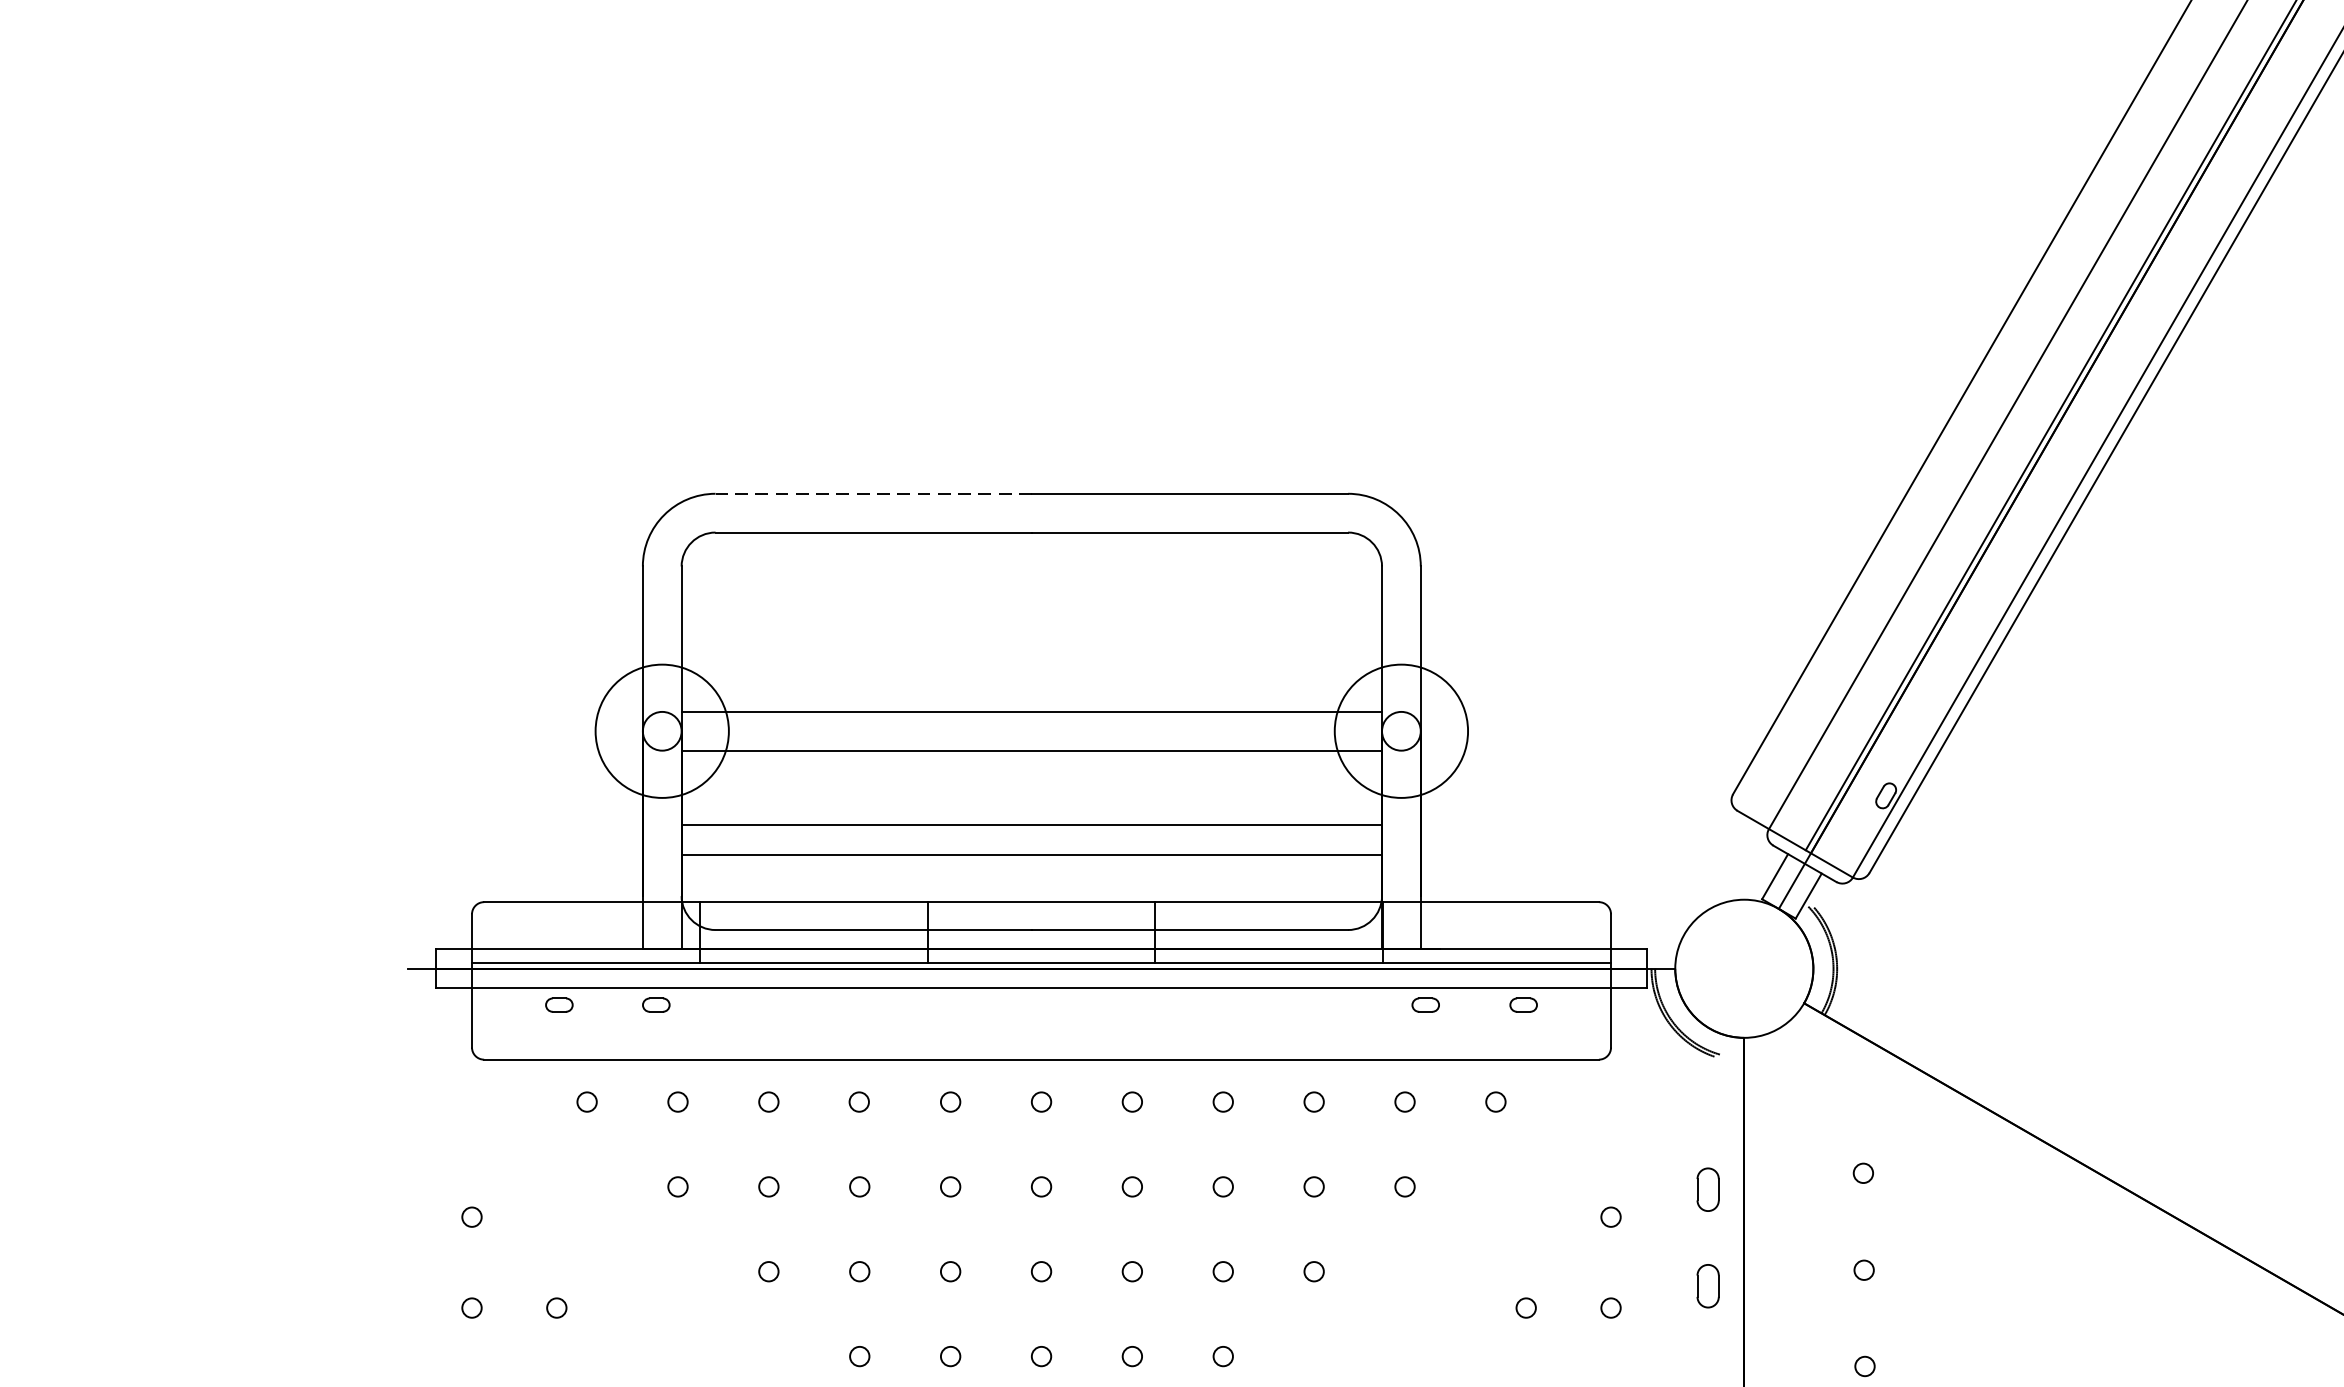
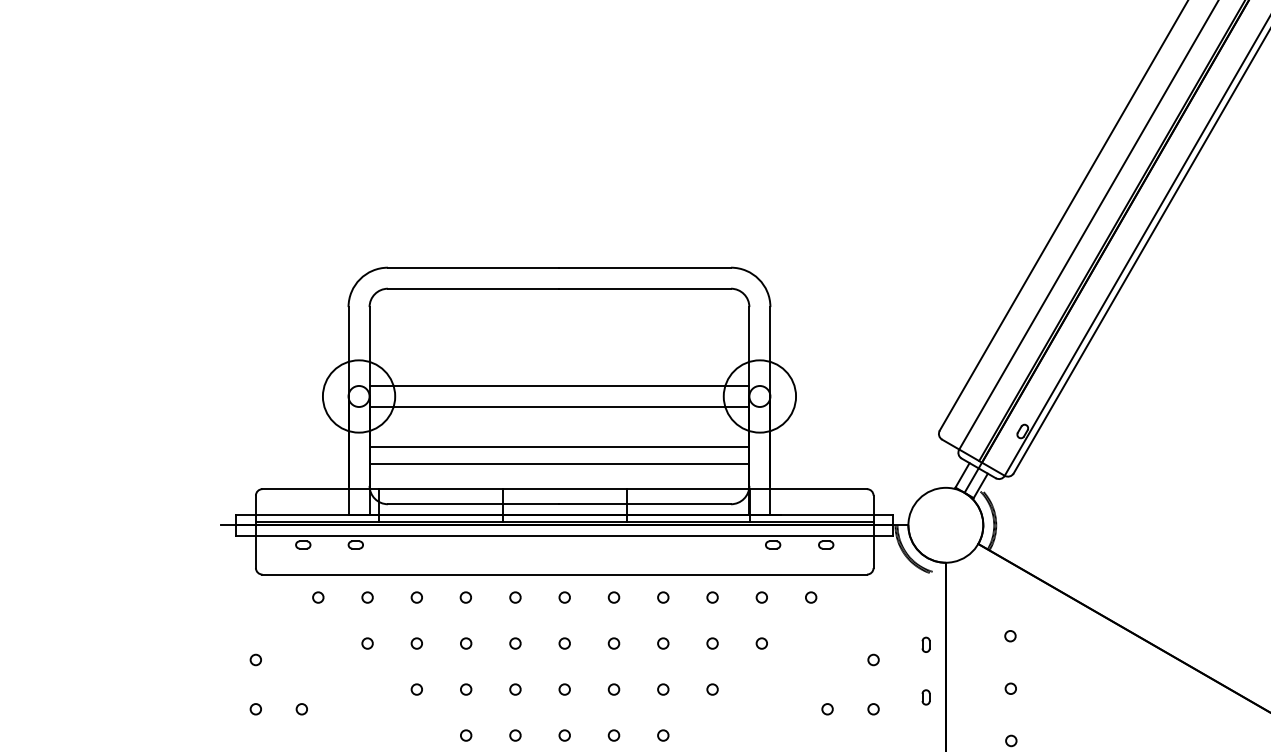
line: (873, 493) -> (473, 267), dashed -> solid
part: (1706, 1188) -> (925, 644), size x0.62
part: (1706, 1286) -> (925, 697), size x0.62

